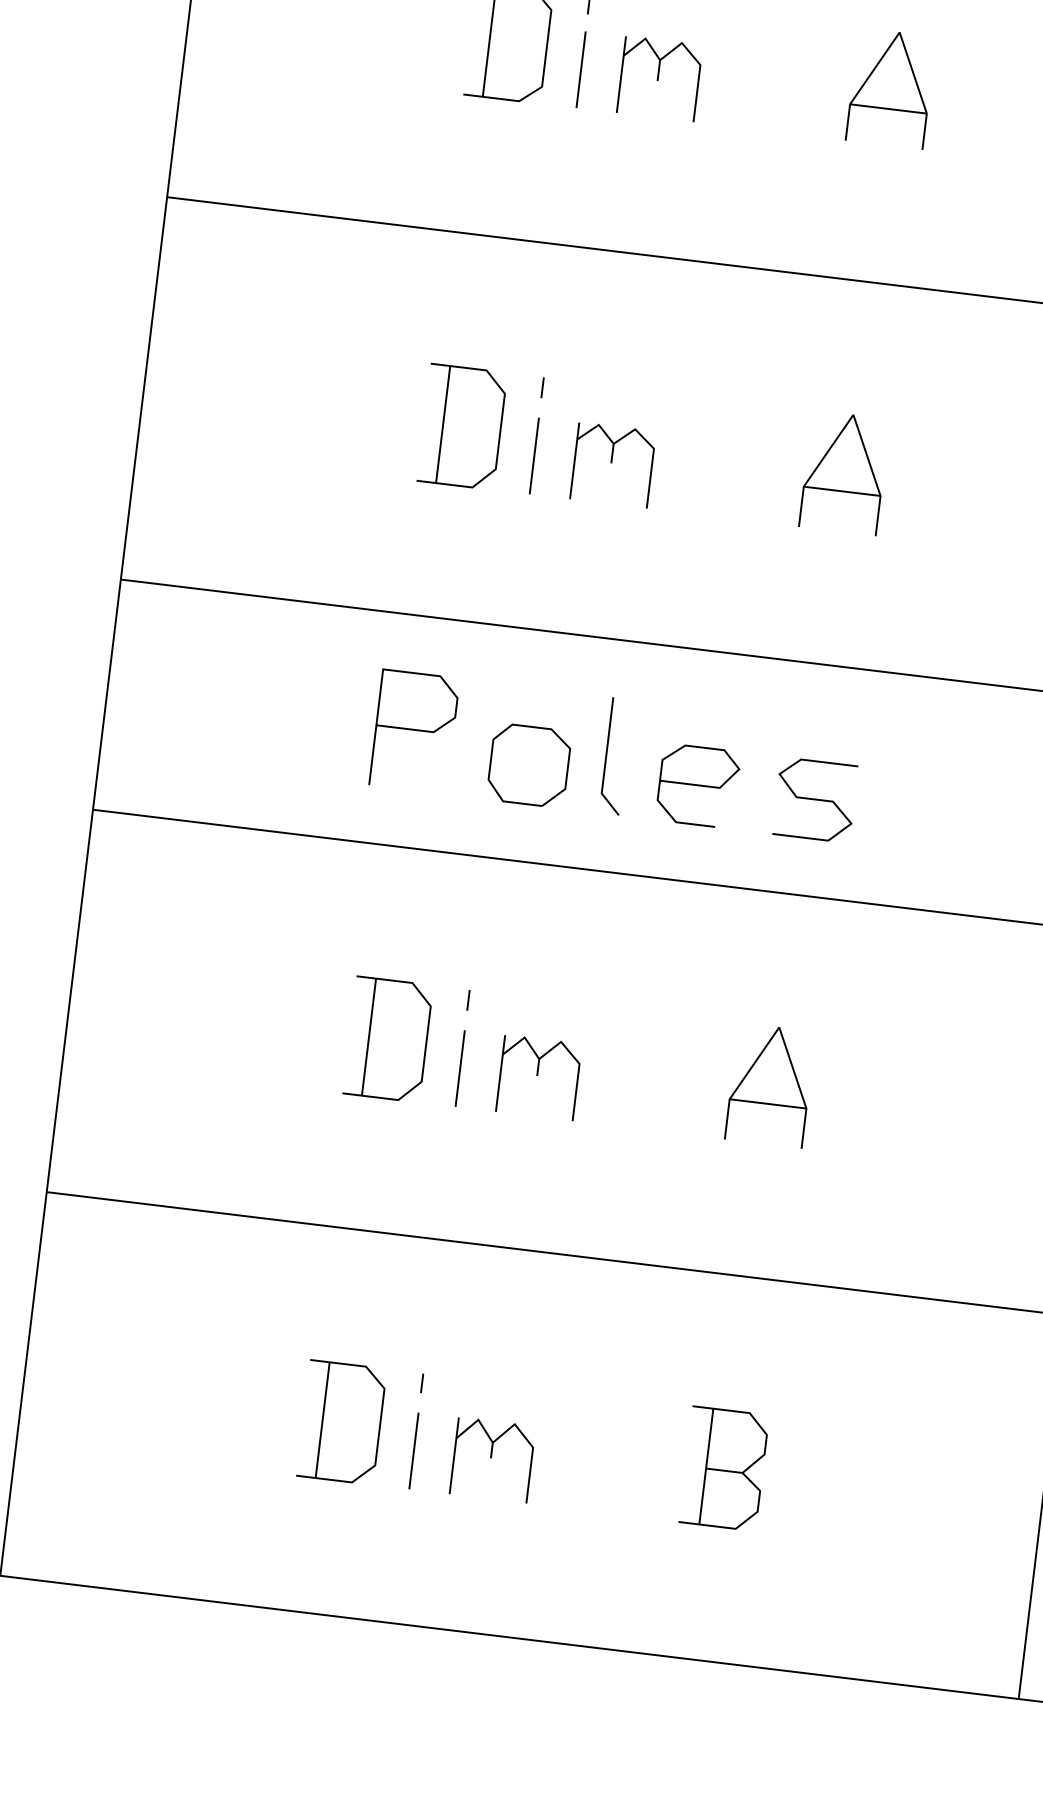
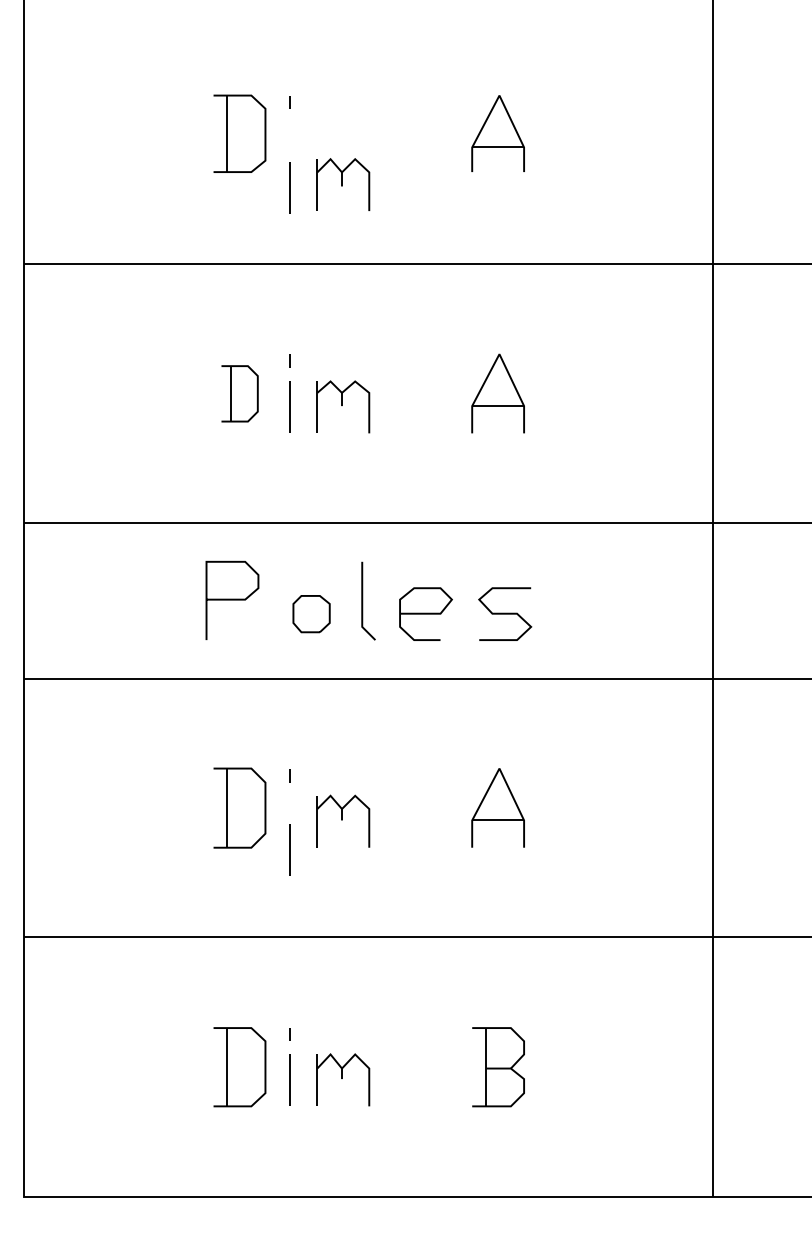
line: (580, 68) -> (289, 187), moved
part: (660, 78) -> (343, 184), moved
part: (462, 426) -> (239, 393), size x0.7
part: (529, 764) -> (311, 613), size x0.7
line: (459, 1068) -> (289, 849), moved

